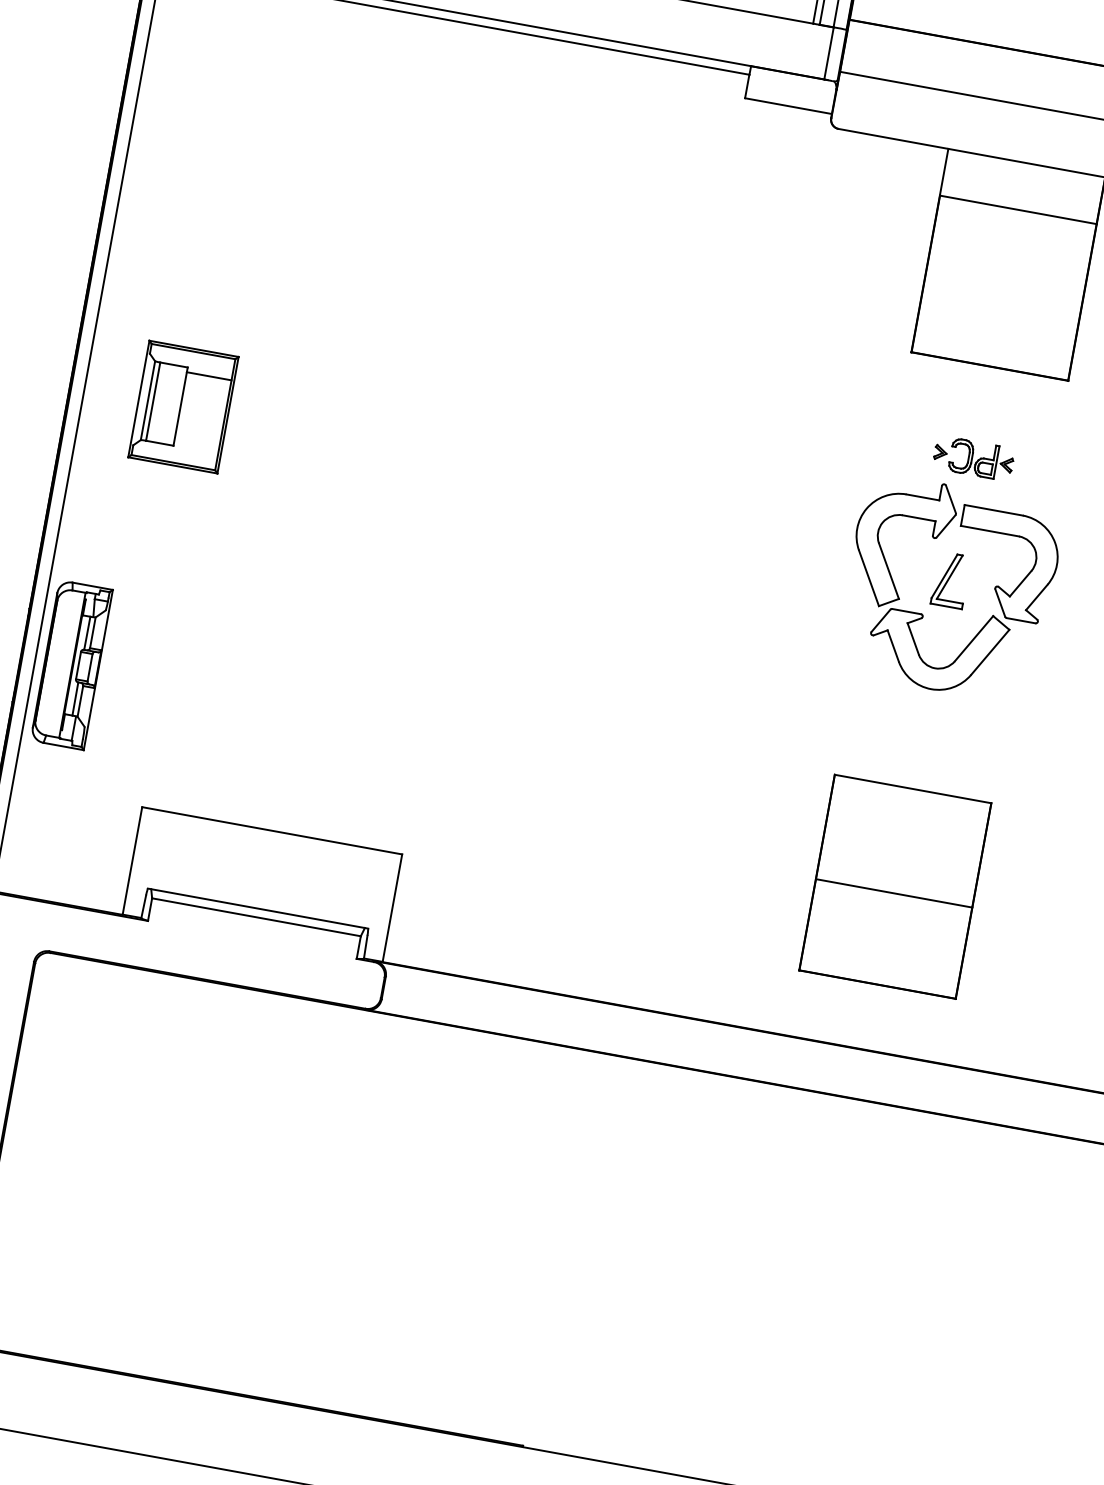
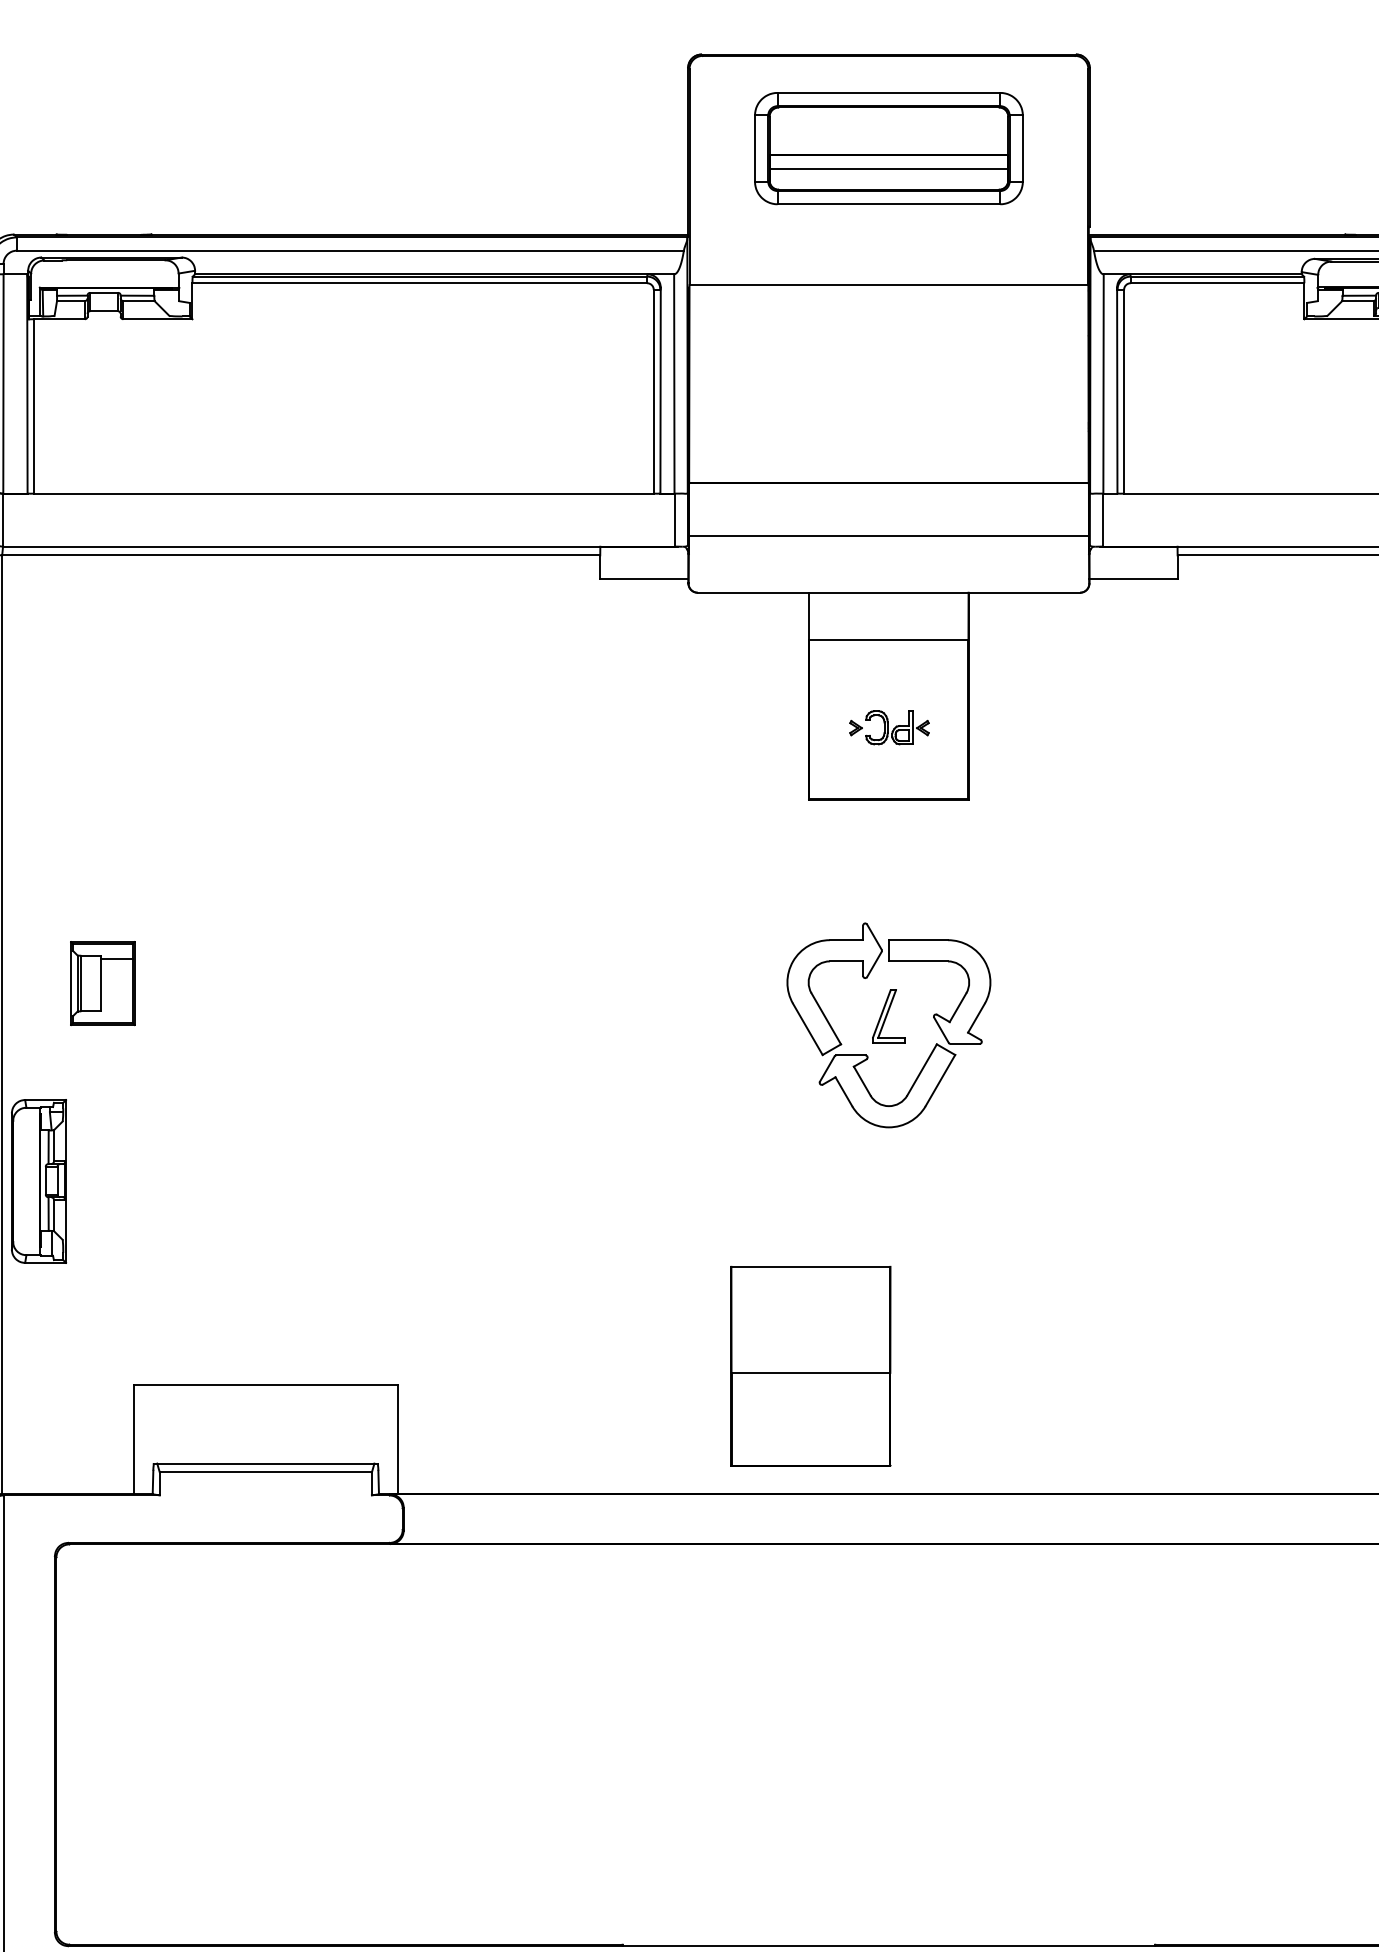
part: (183, 407) -> (102, 983), size x0.7
part: (973, 458) -> (889, 727), moved
part: (71, 665) -> (38, 1181), moved
part: (895, 886) -> (810, 1365), moved

